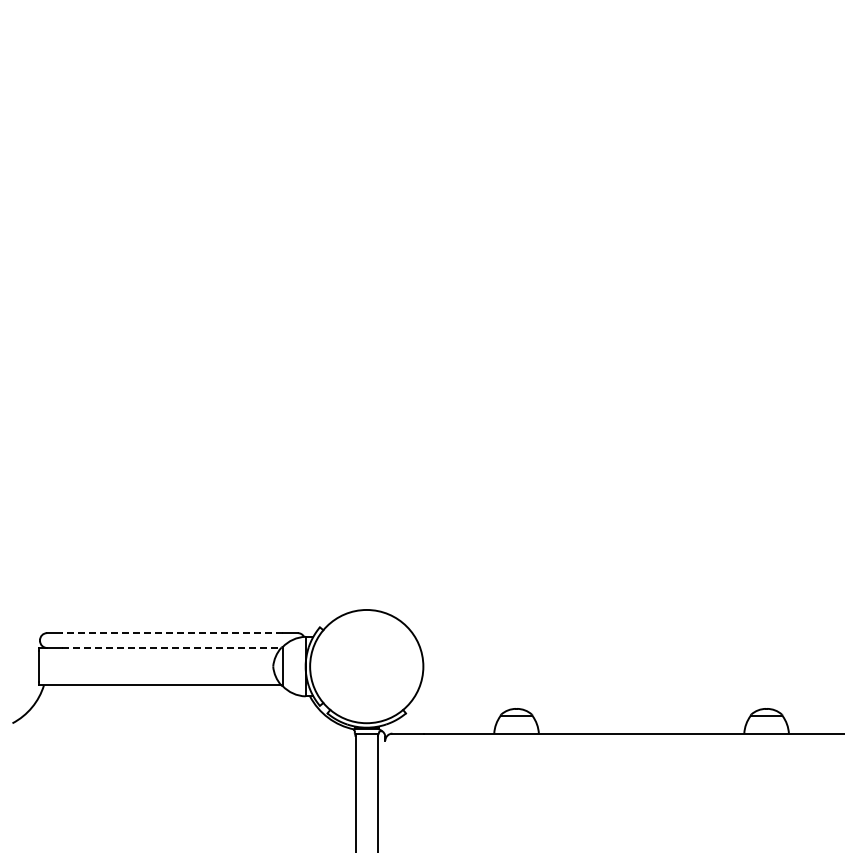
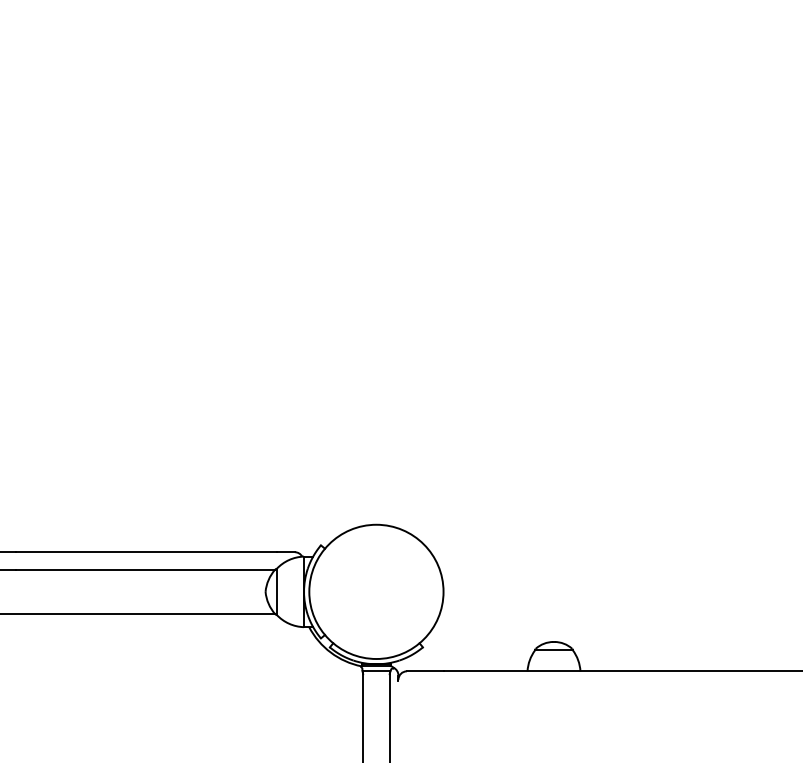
line: (172, 633) -> (146, 552), dashed -> solid
line: (172, 648) -> (146, 570), dashed -> solid

